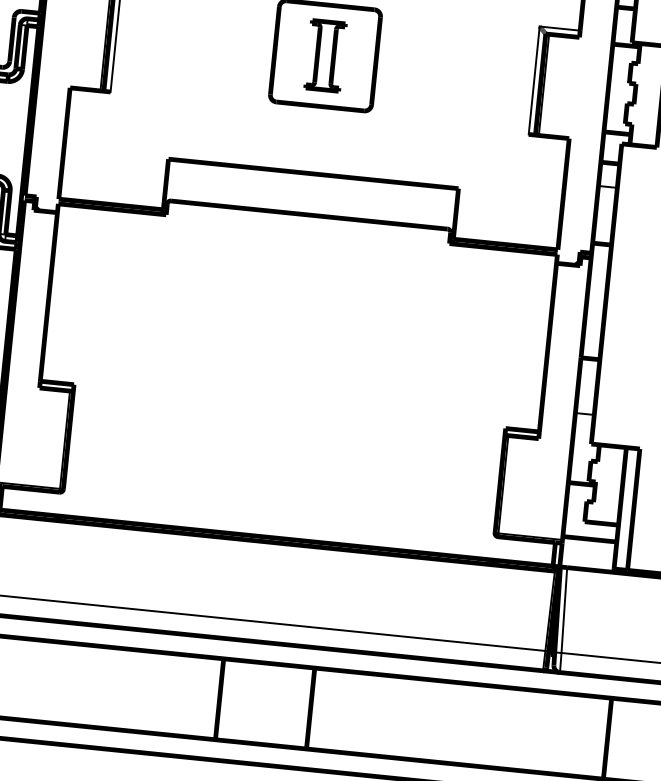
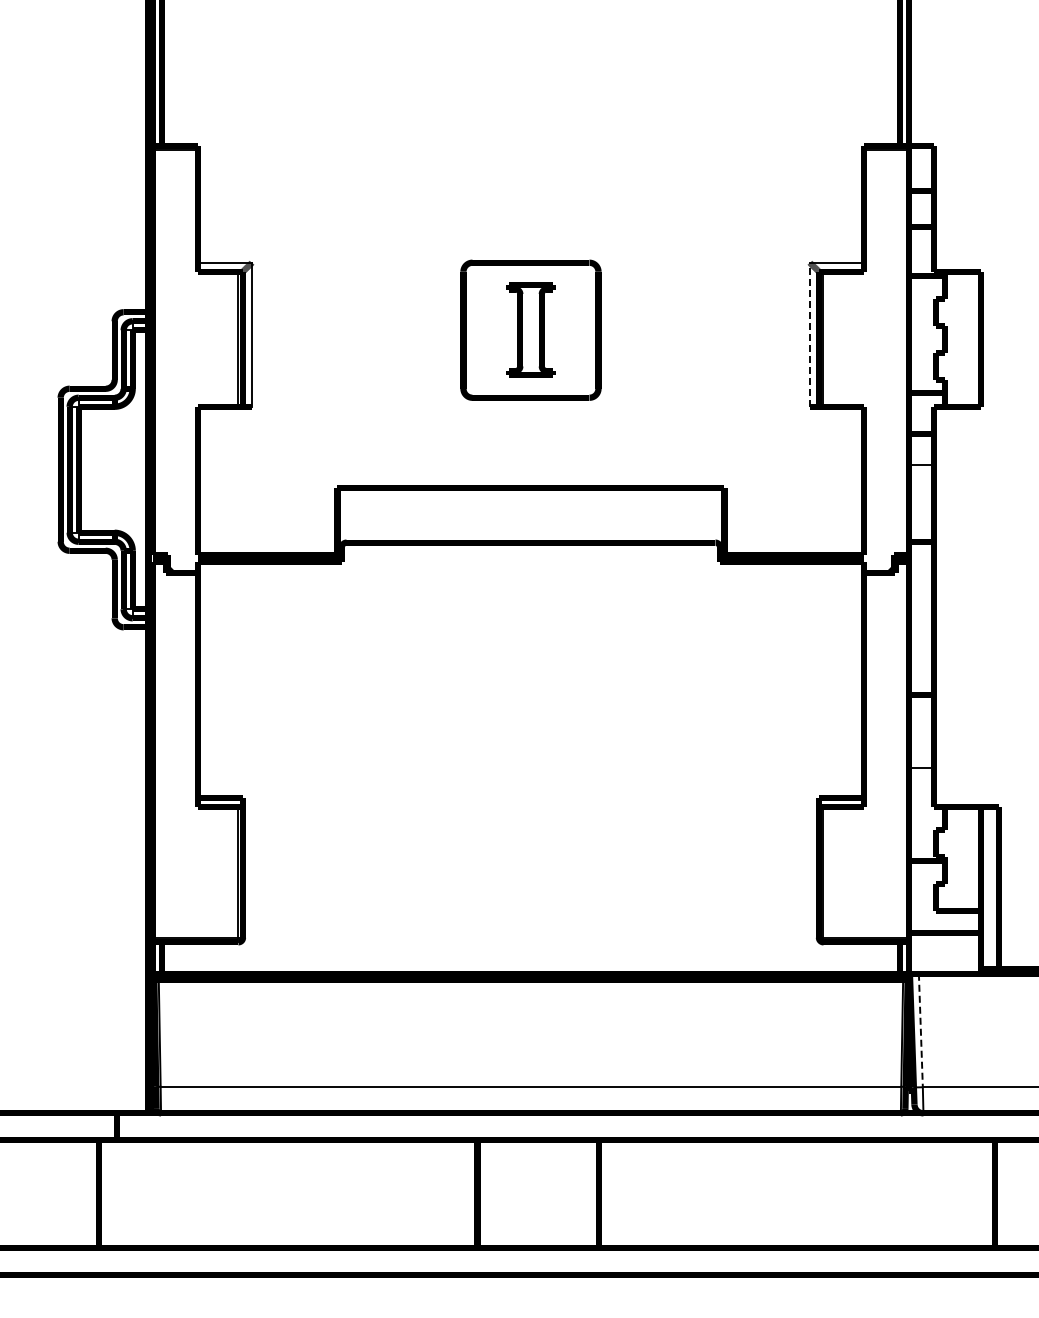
line: (533, 80) -> (809, 334), solid -> dashed
line: (564, 610) -> (920, 1030), solid -> dashed

